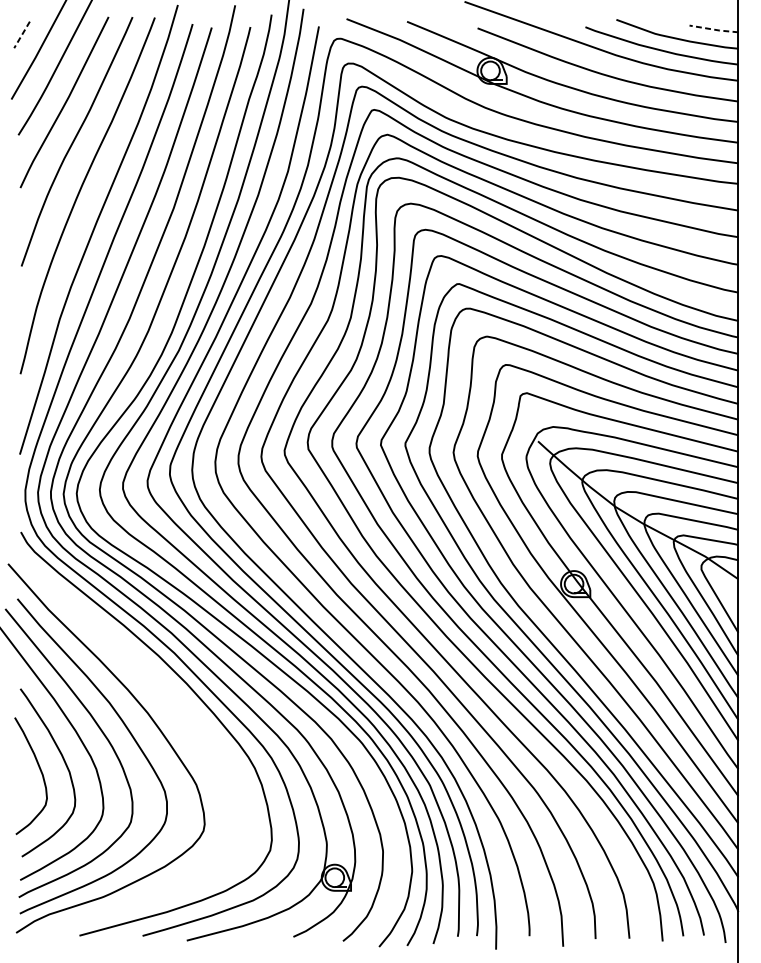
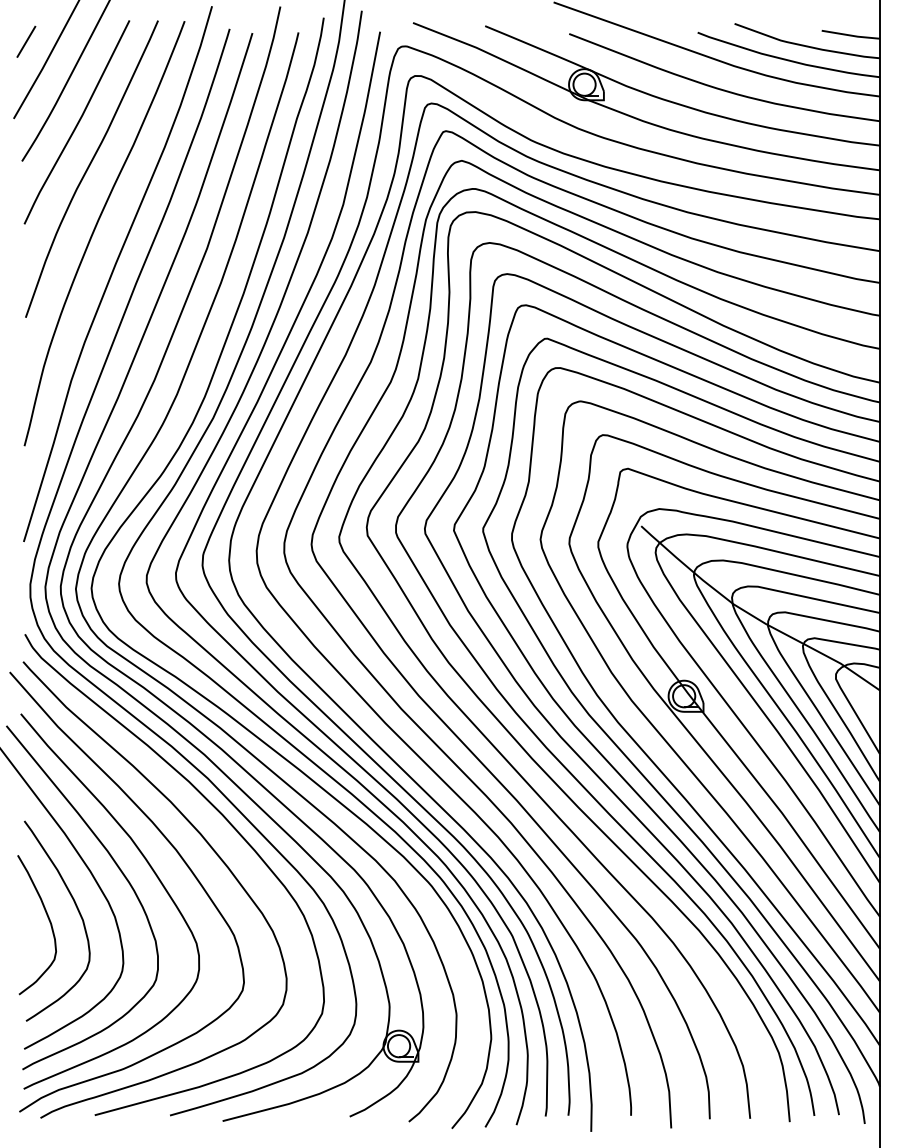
line: (713, 29) -> (850, 35), dashed -> solid
line: (22, 35) -> (26, 42), dashed -> solid
curve: (174, 708) -> (207, 844), added

